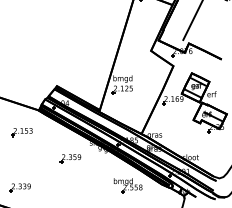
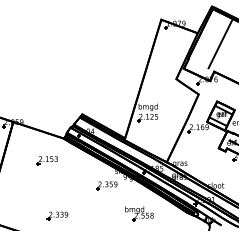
part: (70, 158) -> (106, 185), moved
part: (128, 185) -> (139, 213), moved
part: (20, 187) -> (57, 215), moved

